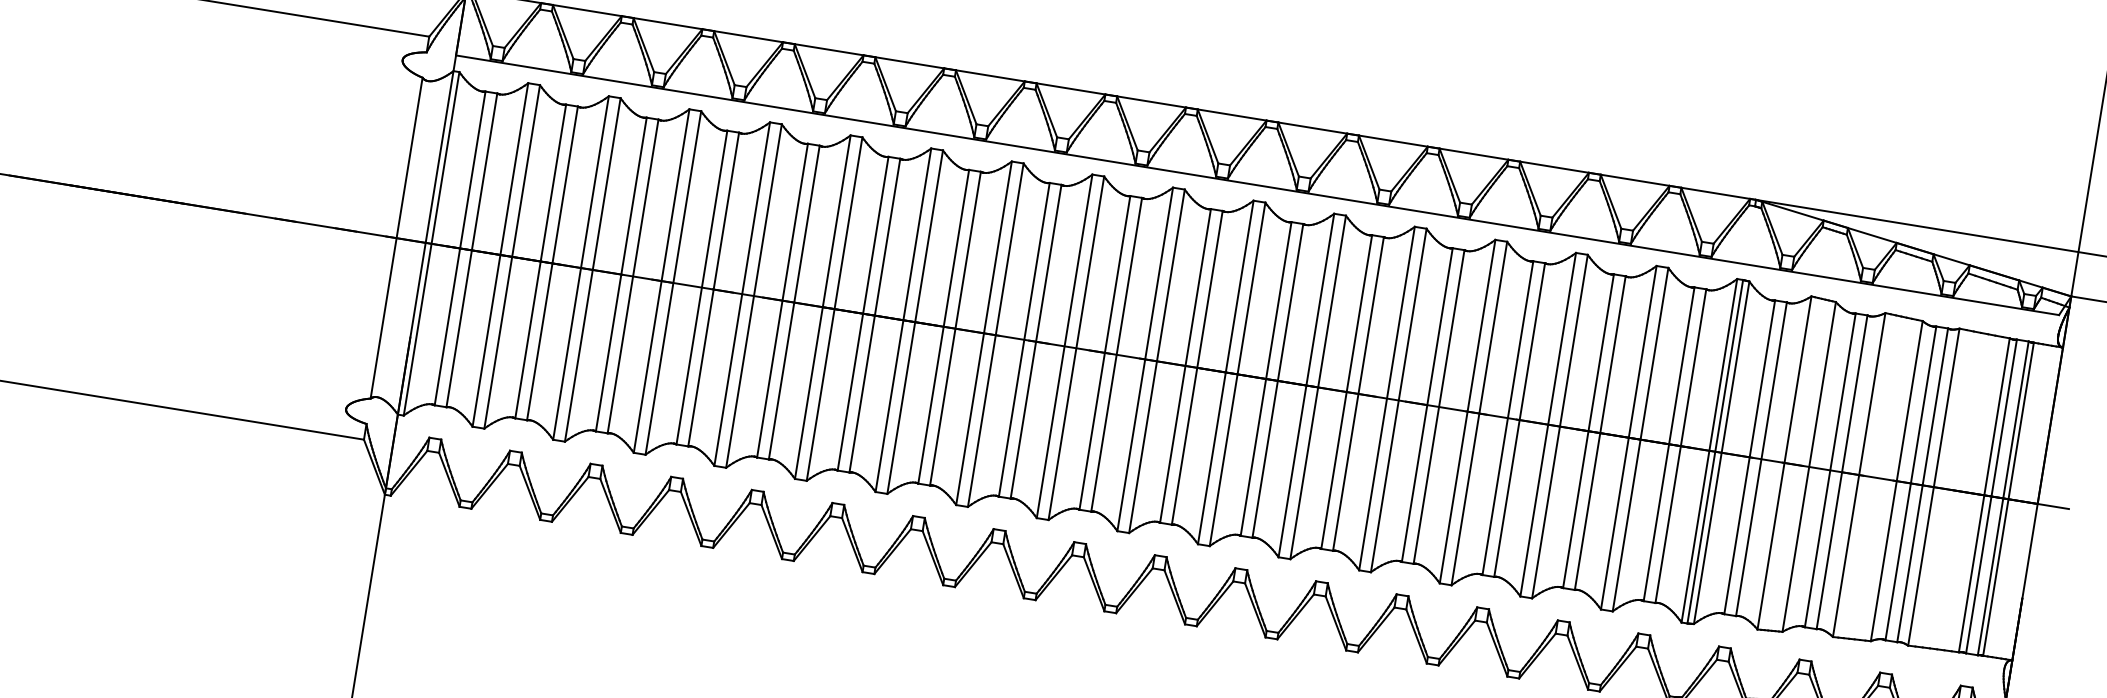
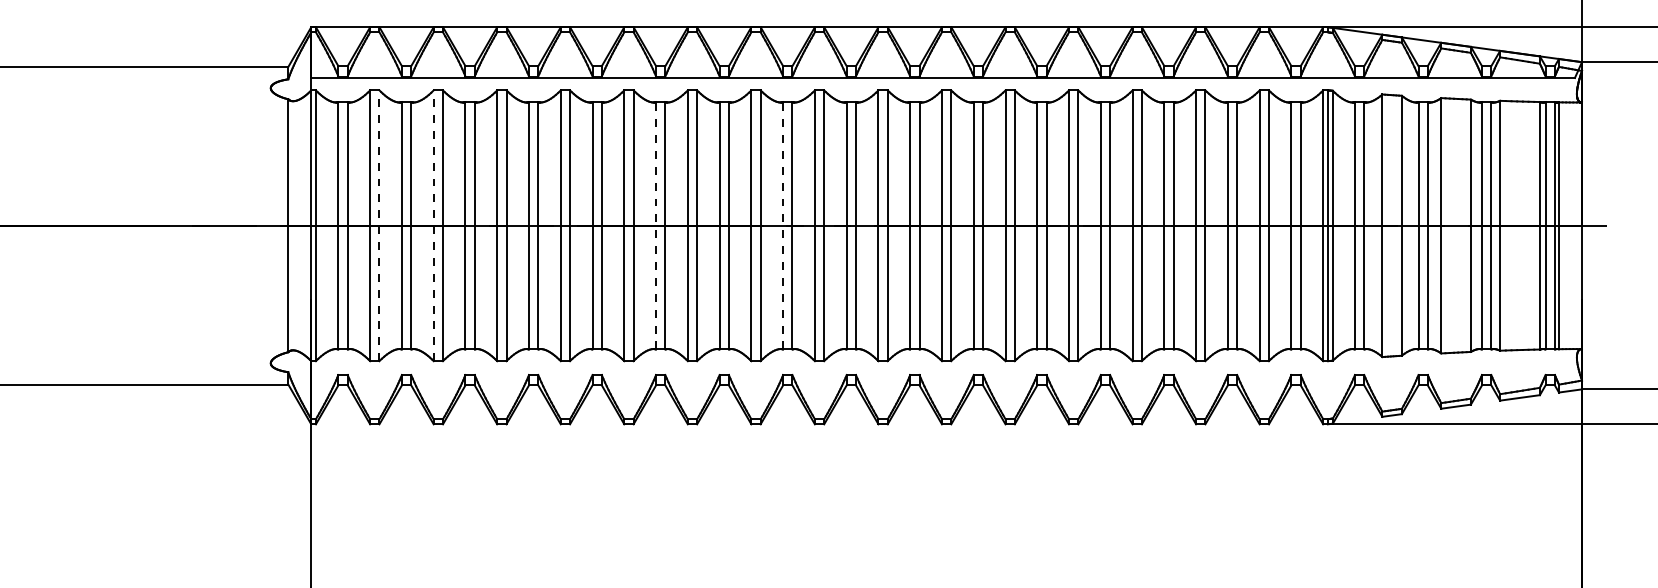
line: (512, 256) -> (379, 225), solid -> dashed
line: (580, 267) -> (433, 225), solid -> dashed
line: (863, 313) -> (656, 225), solid -> dashed
line: (1024, 339) -> (783, 225), solid -> dashed

